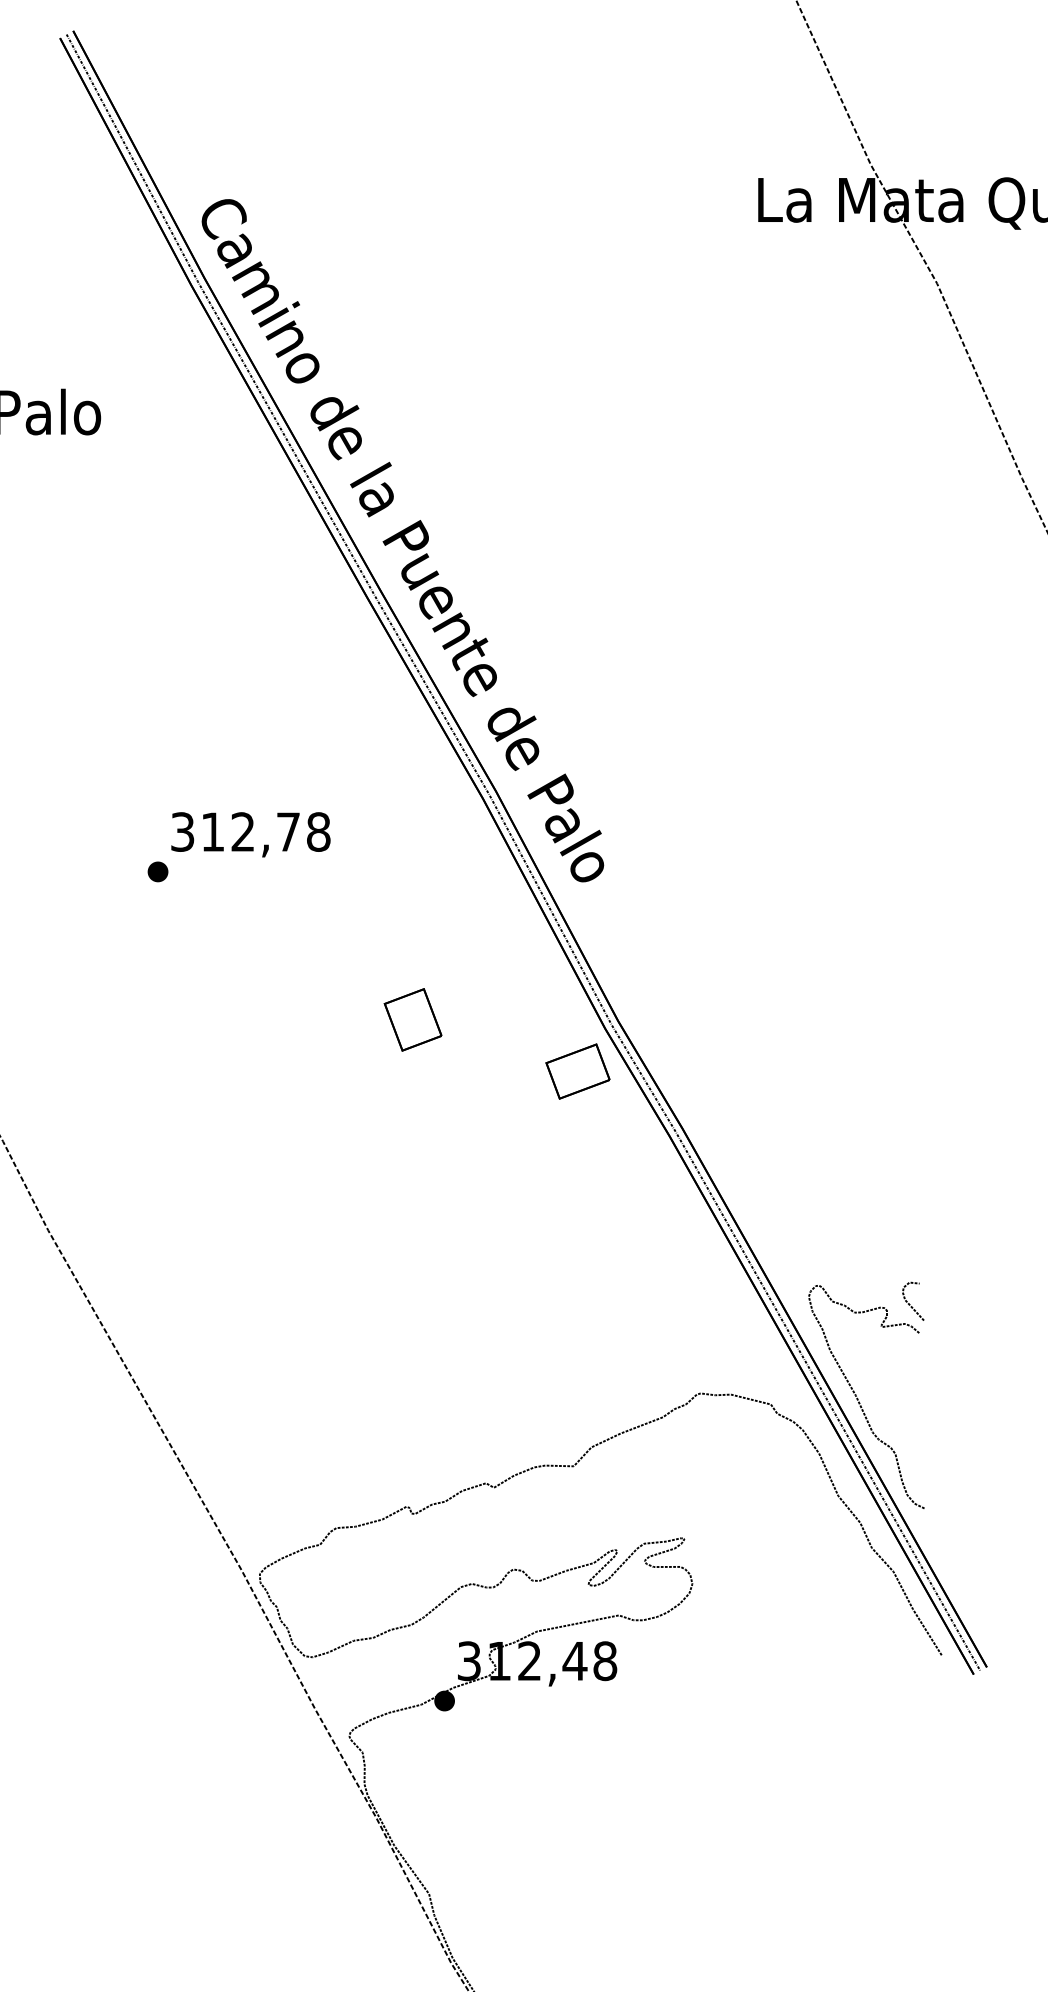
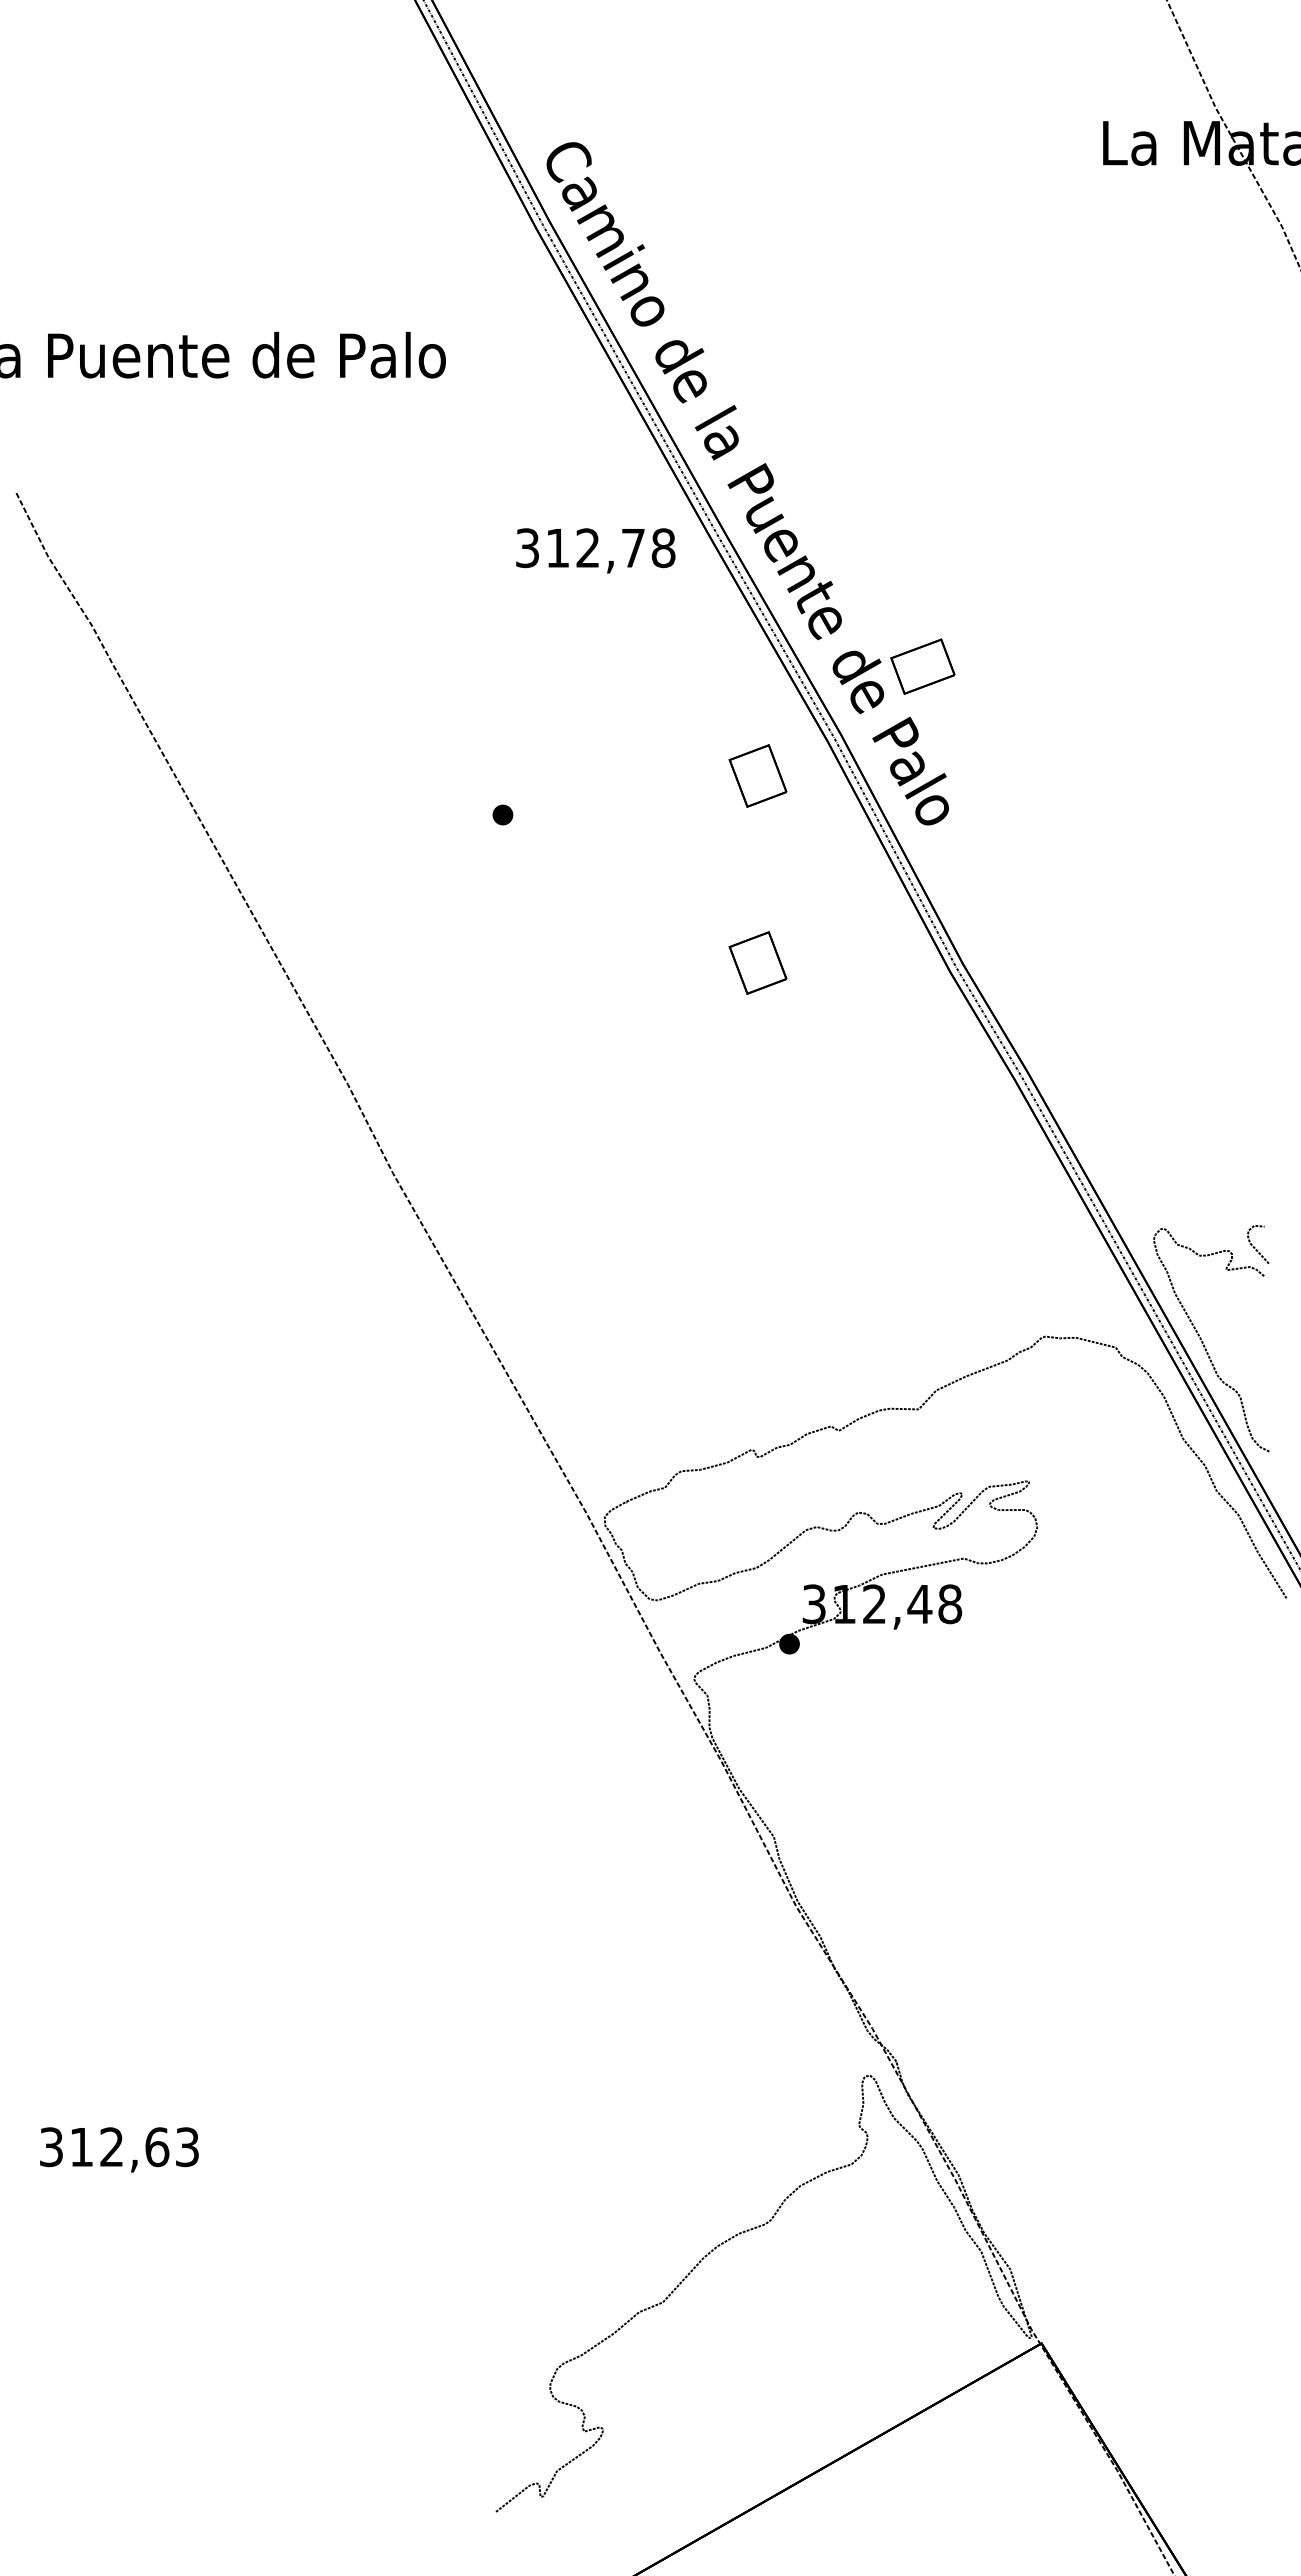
part: (412, 832) -> (757, 775), added
text: (250, 834) -> (595, 550), moved
part: (577, 1071) -> (922, 666), moved

